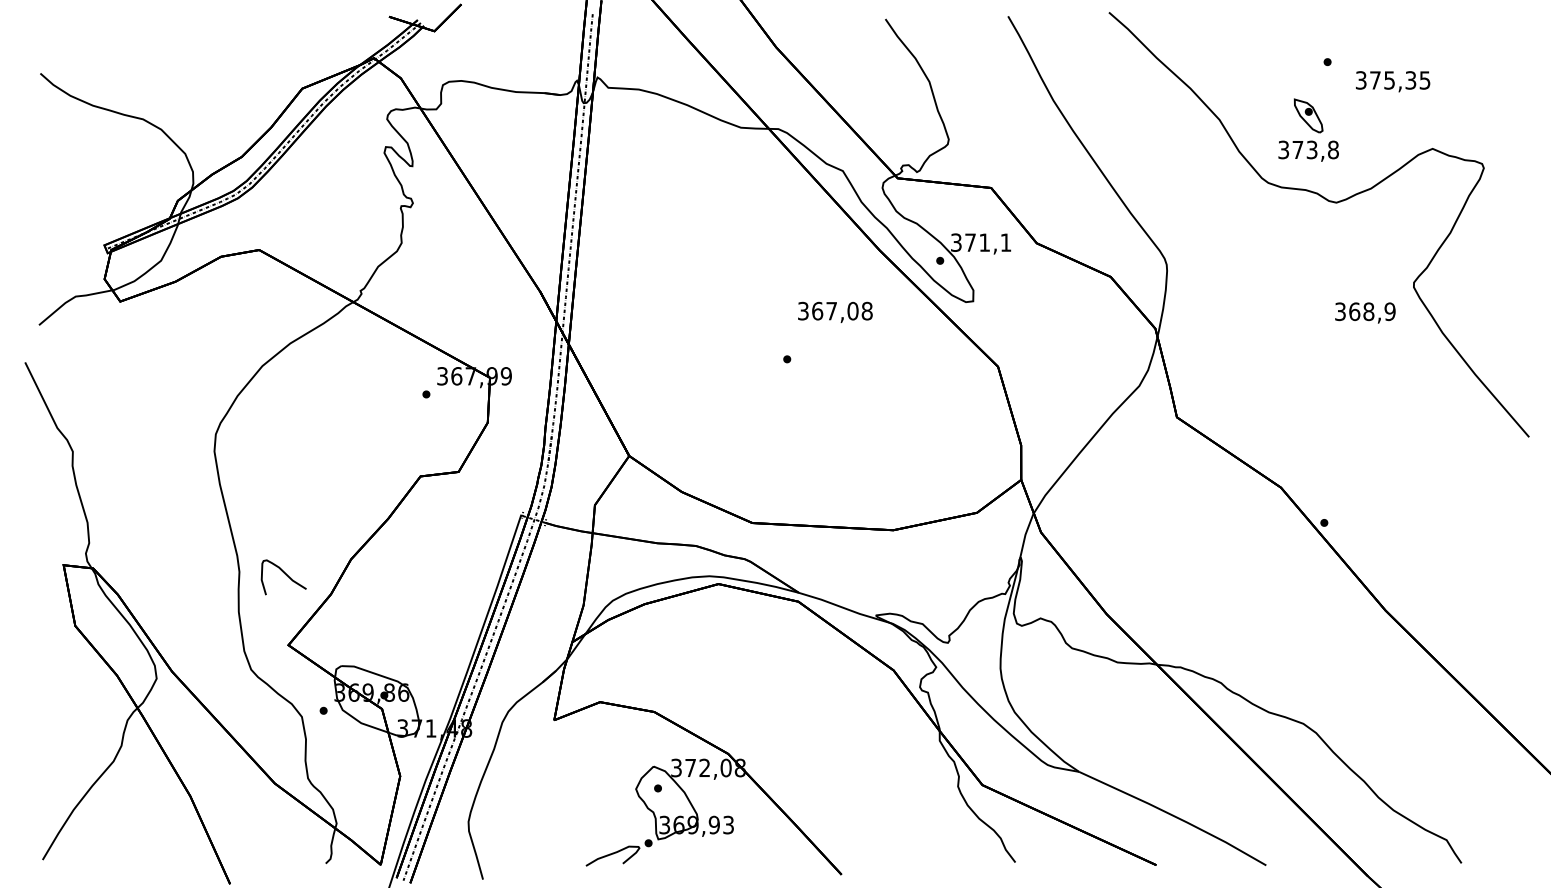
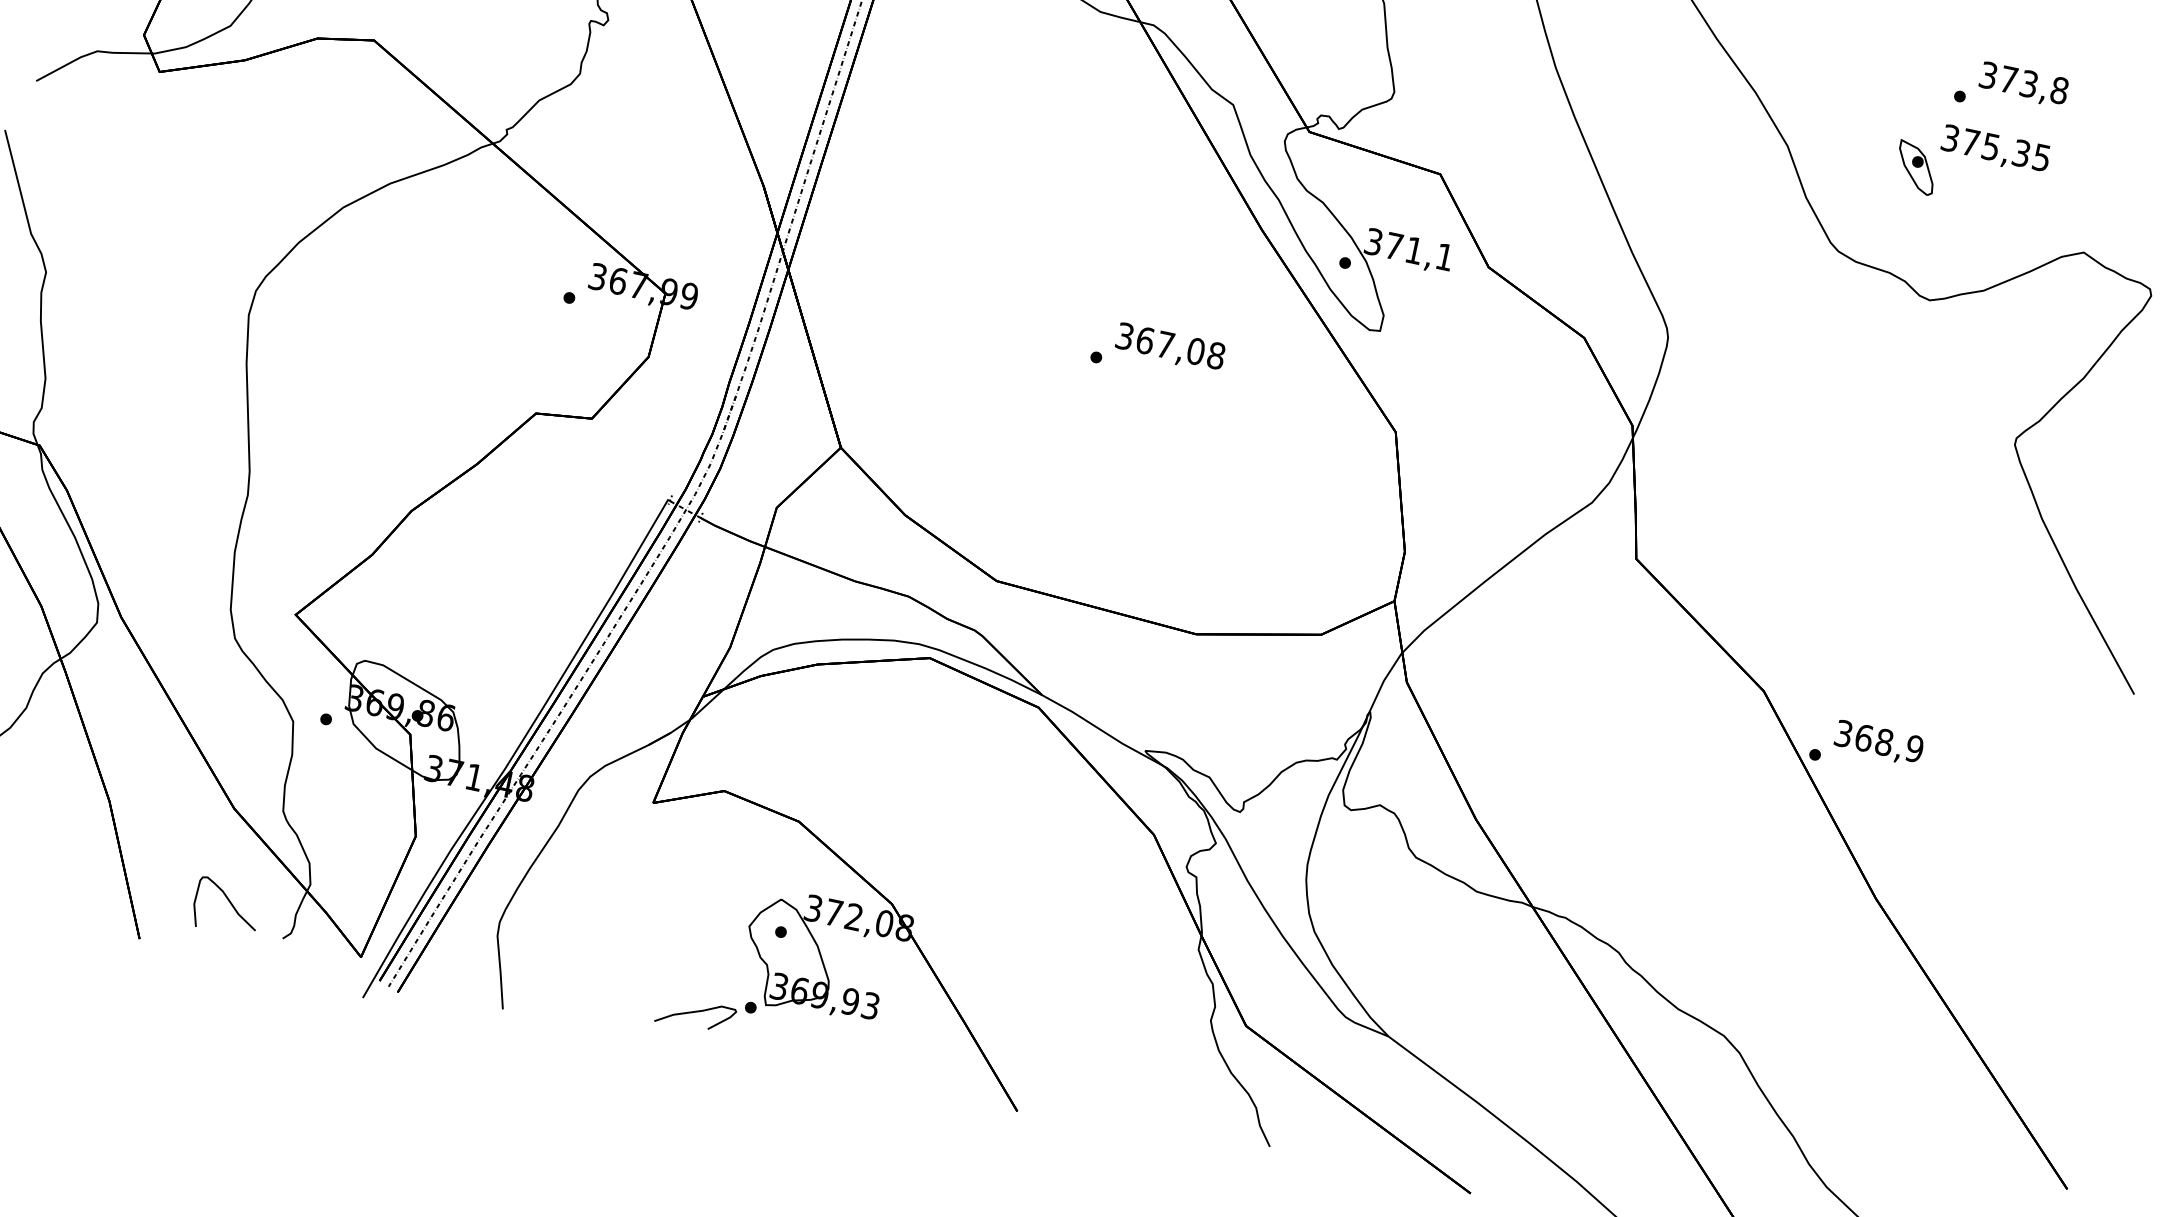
text: (1393, 81) -> (1996, 149), moved
text: (1308, 150) -> (2023, 83), moved
text: (835, 311) -> (1170, 346), moved
text: (1365, 312) -> (1879, 742), moved
curve: (285, 575) -> (229, 904), moved

